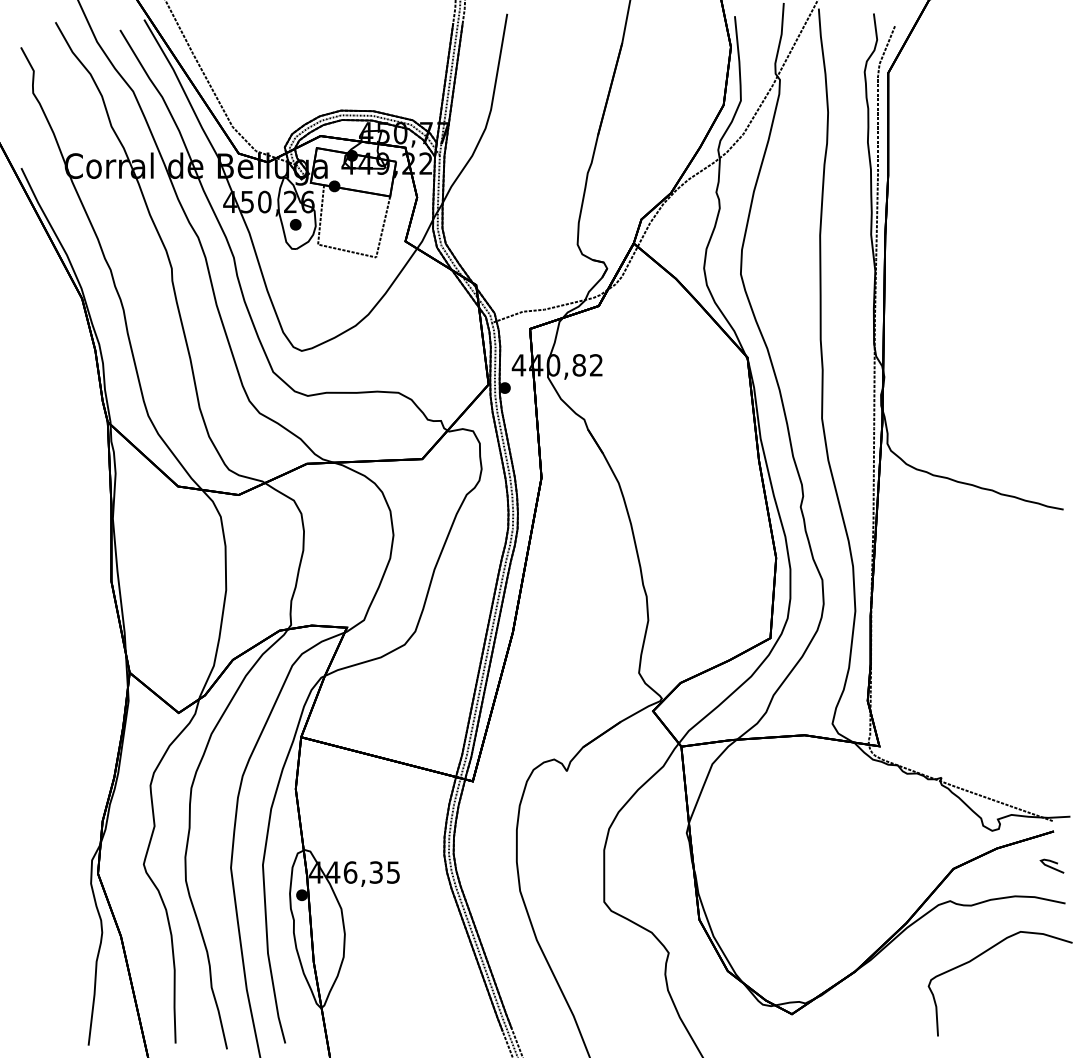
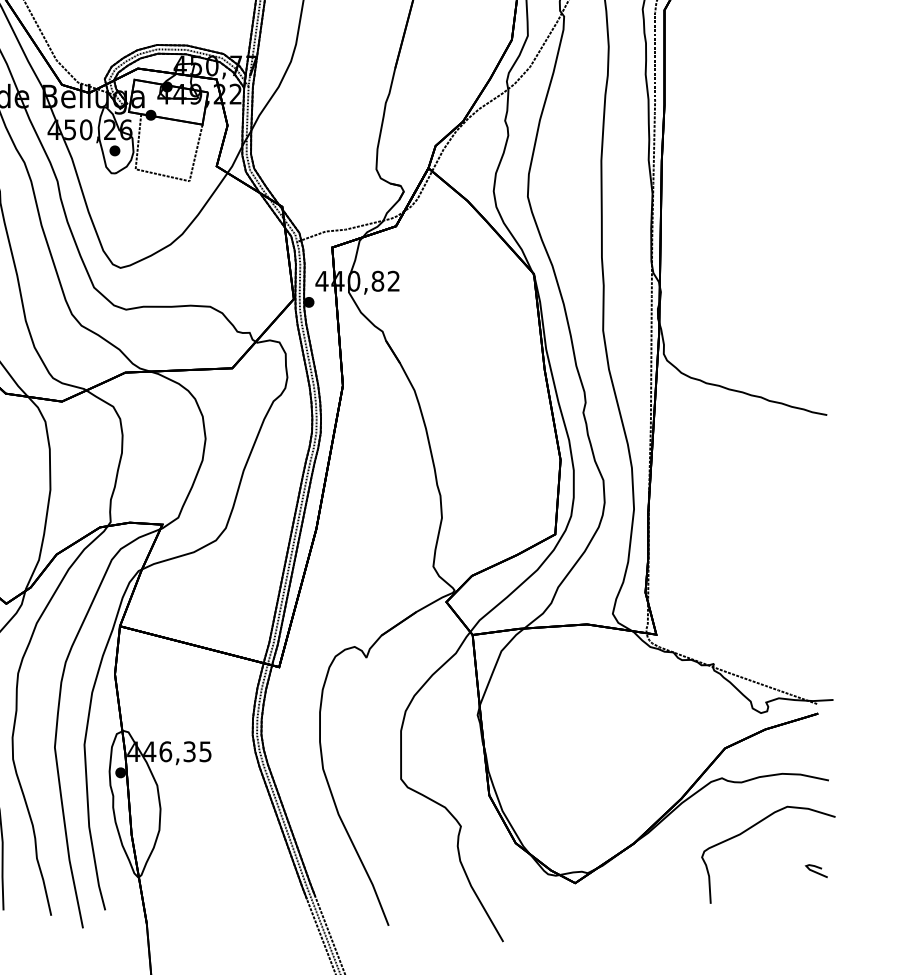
curve: (1051, 866) -> (815, 871), moved

